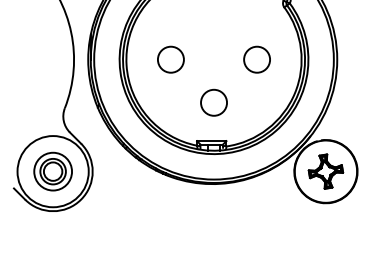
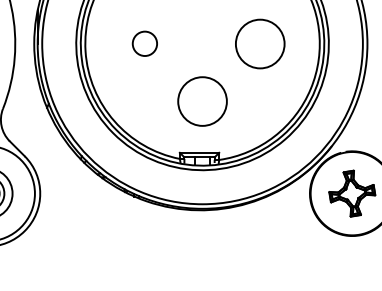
circle: (170, 59) -> (144, 43), size x0.7
circle: (256, 59) -> (259, 43), size x1.4
circle: (214, 102) -> (203, 101), size x1.4

